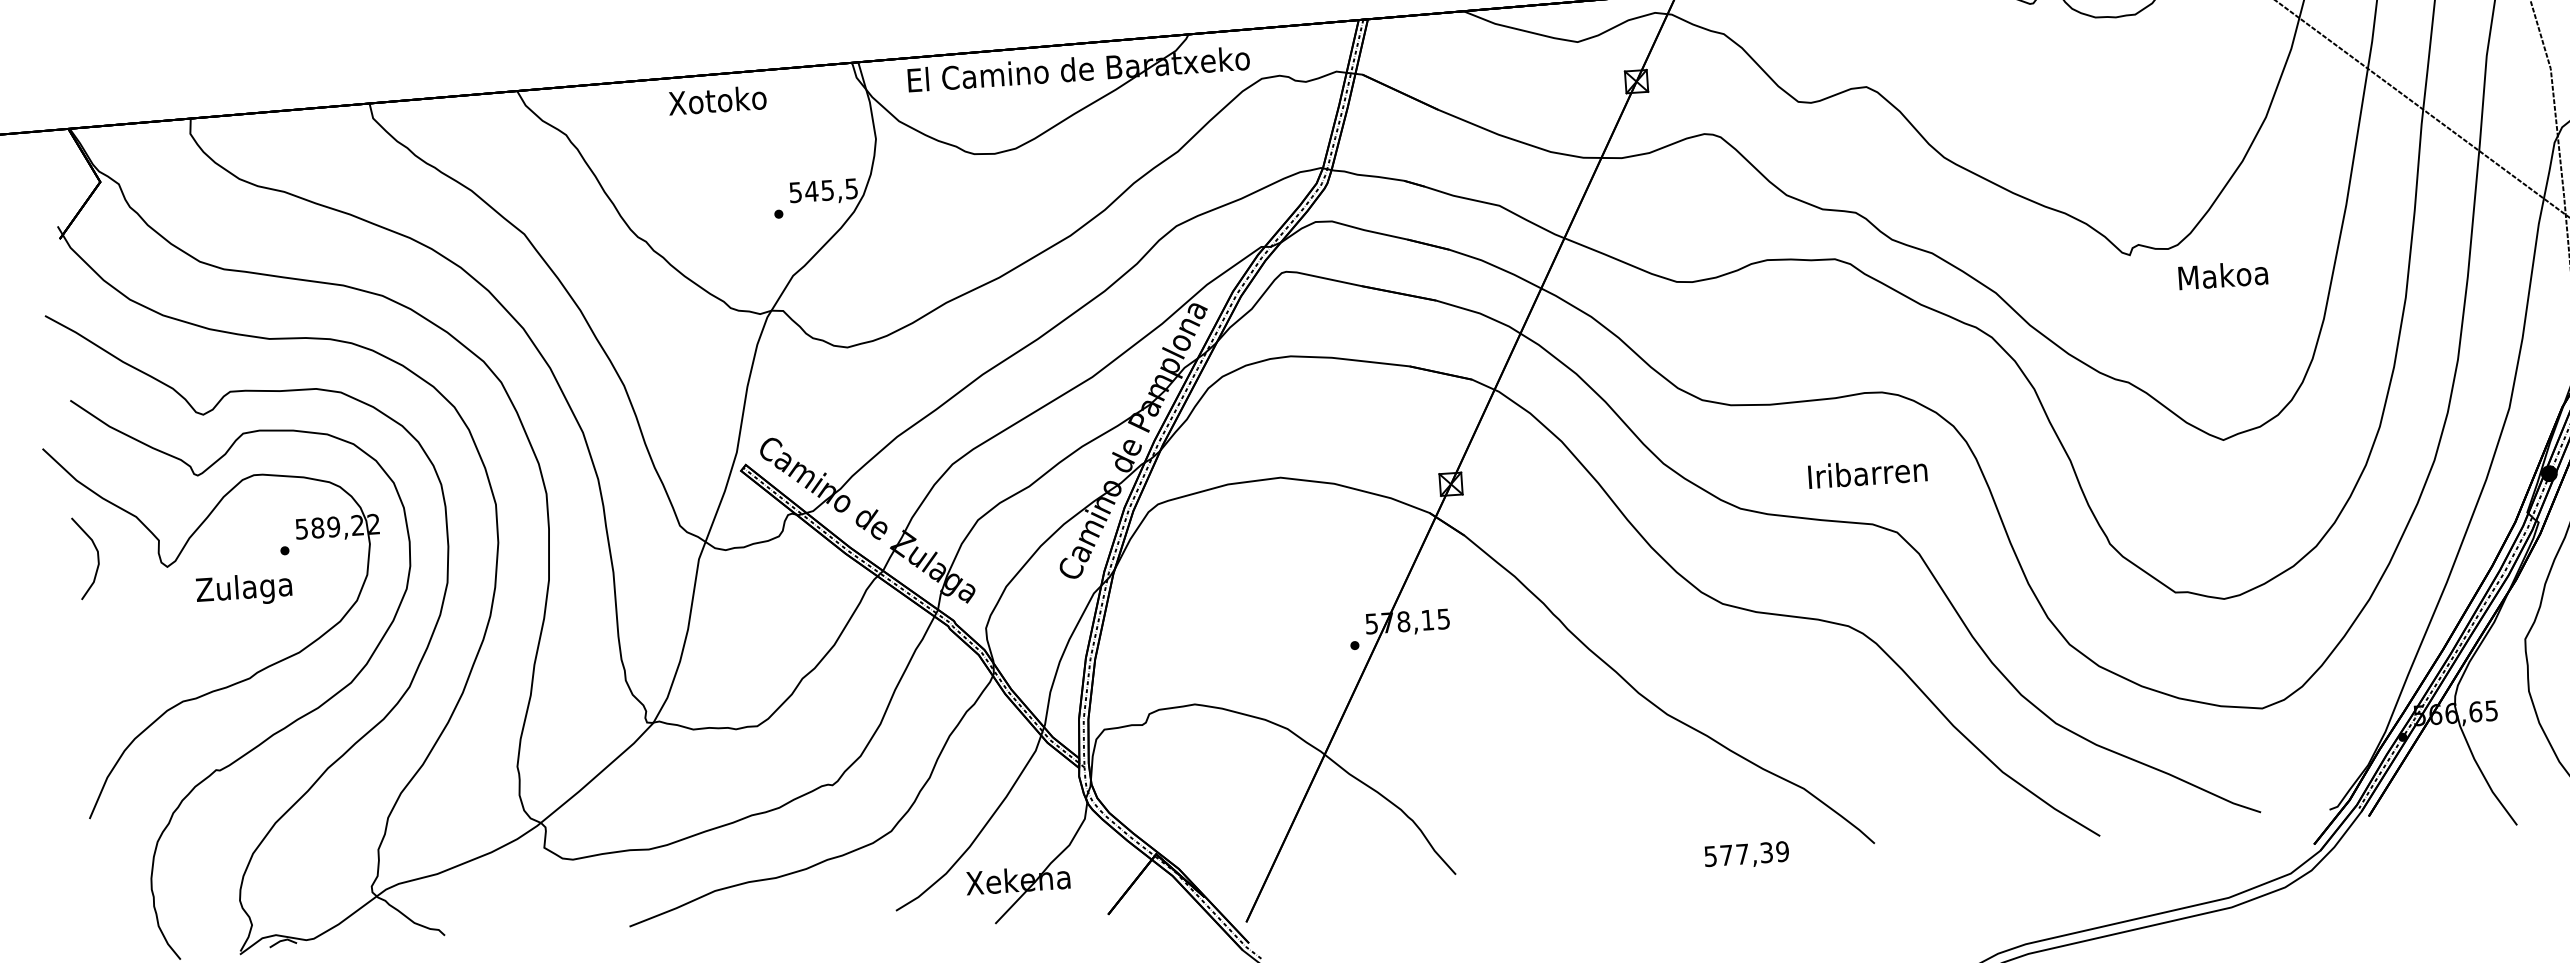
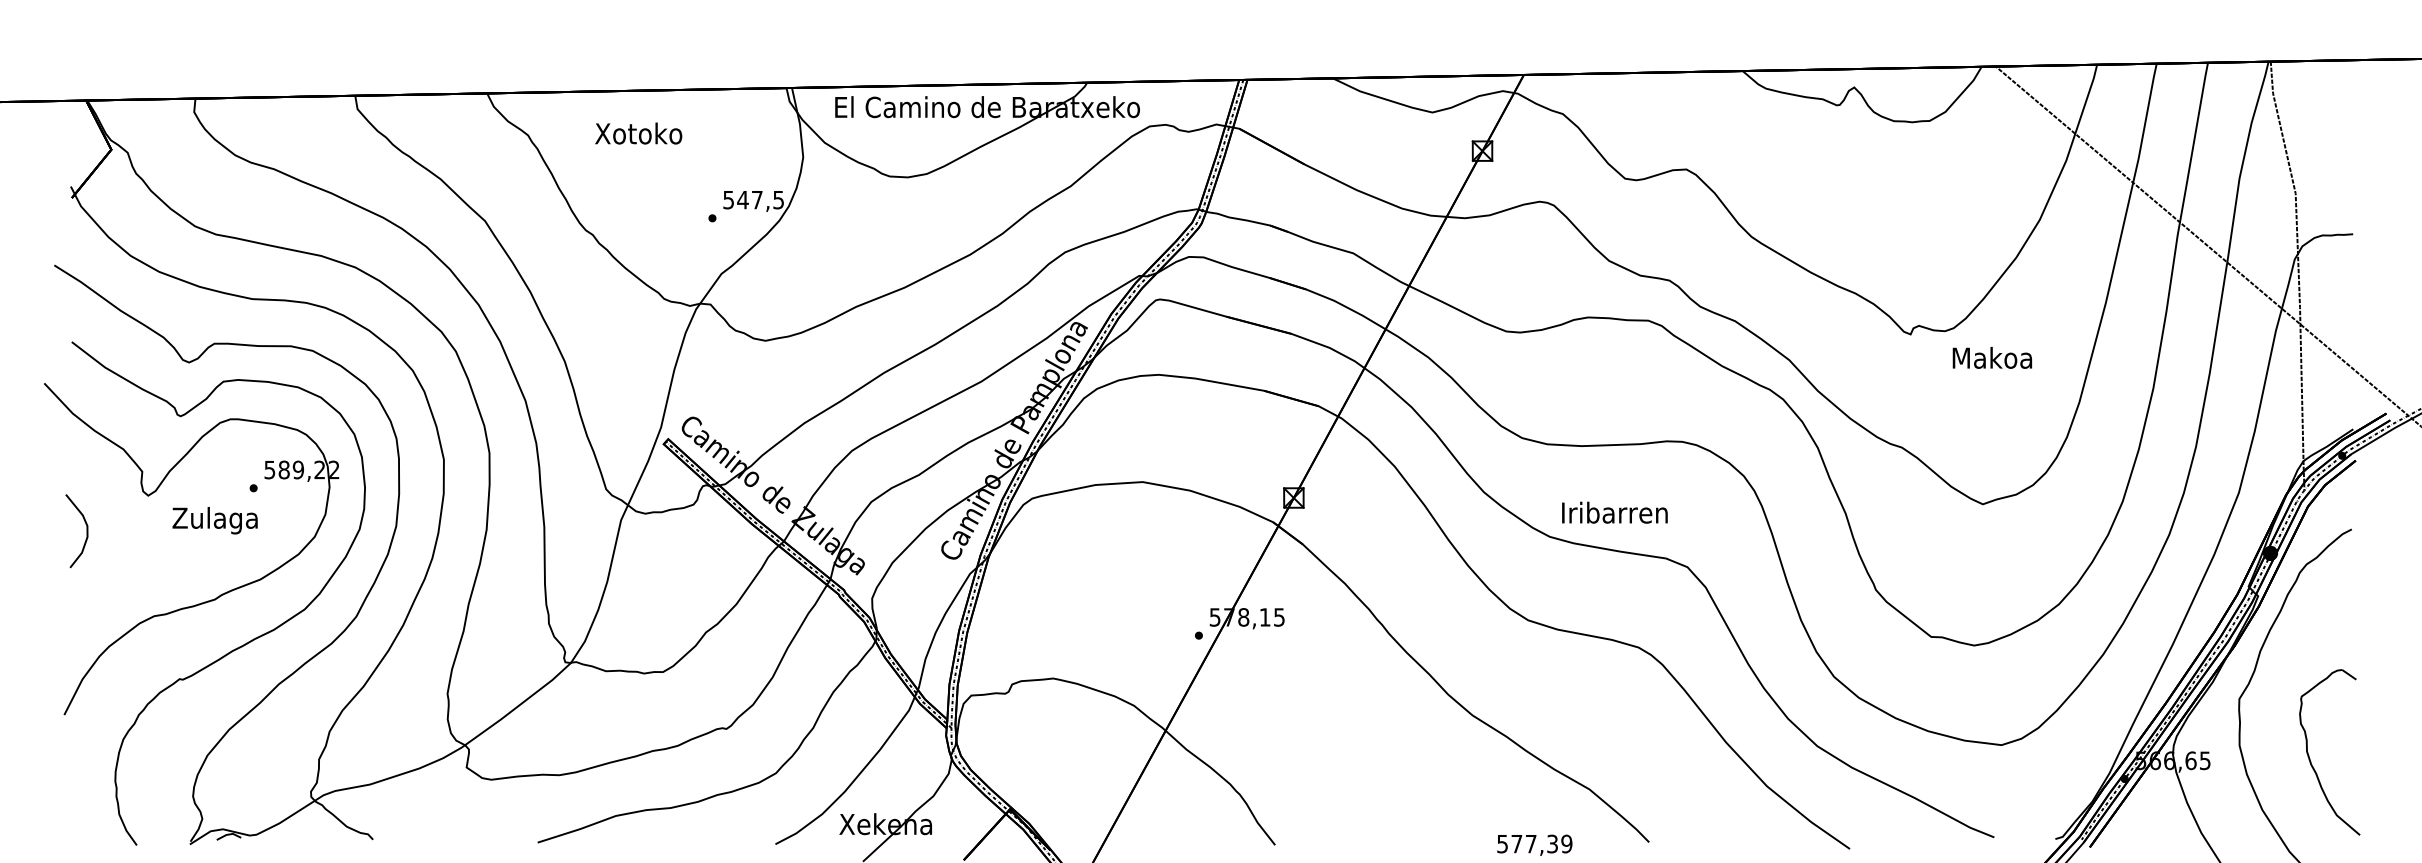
text: (717, 100) -> (638, 133), moved
text: (827, 190) -> (757, 200), 545,5 -> 547,5
text: (1867, 472) -> (1614, 512), moved
curve: (97, 557) -> (86, 531), moved

